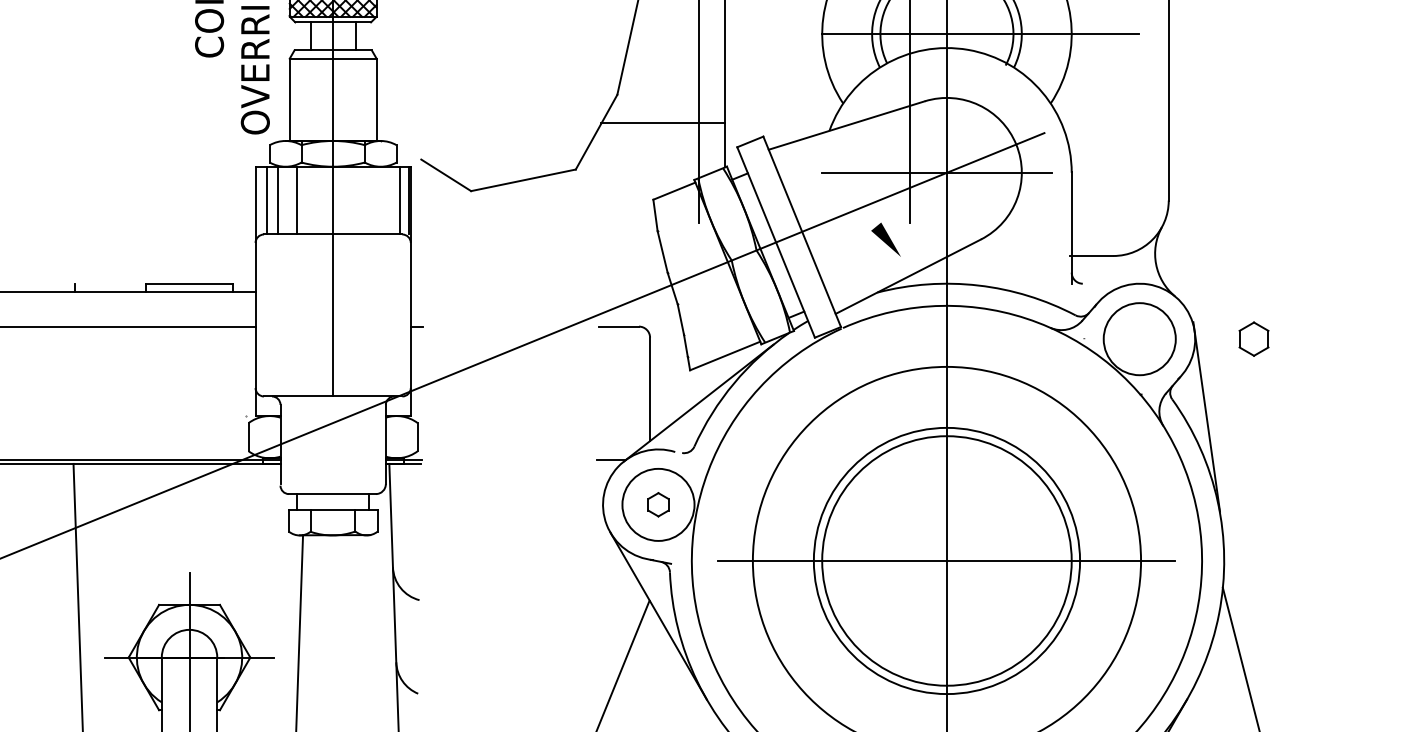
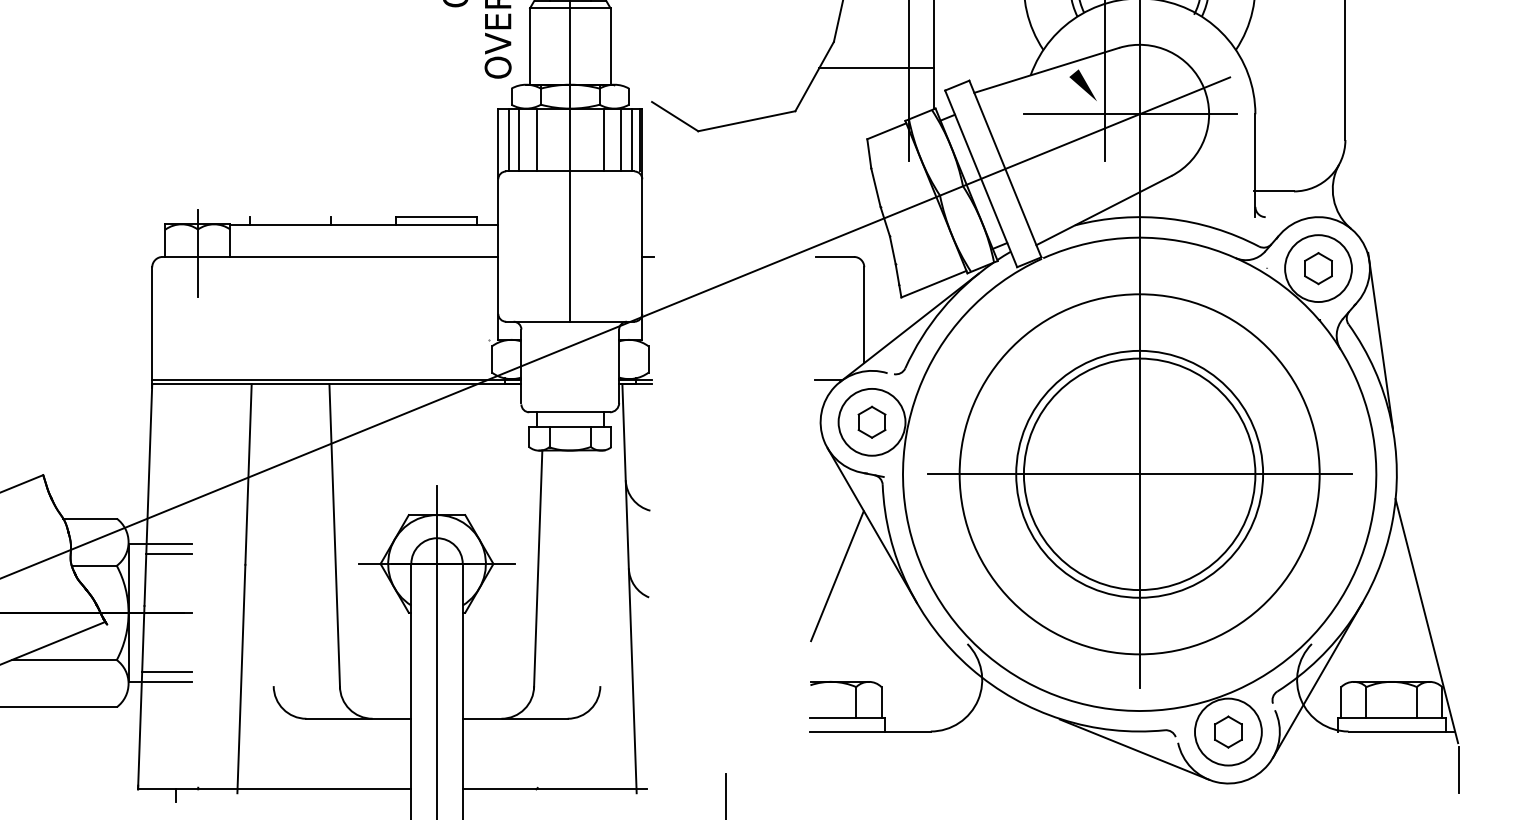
line: (368, 200) -> (603, 139), added
line: (388, 200) -> (621, 139), added
part: (885, 238) -> (1082, 84), moved
part: (1254, 339) -> (1318, 268), moved
part: (657, 504) -> (871, 421), size x1.43

